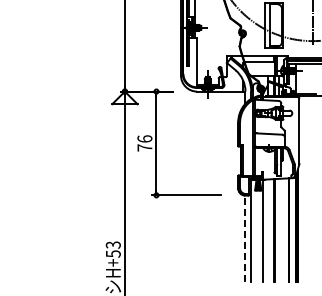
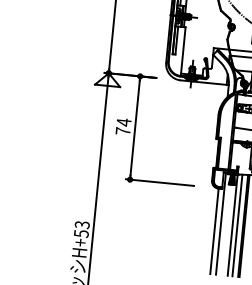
text: (144, 139) -> (123, 122), 76 -> 74
line: (267, 230) -> (237, 225), added
line: (245, 238) -> (214, 231), dashed -> solid

